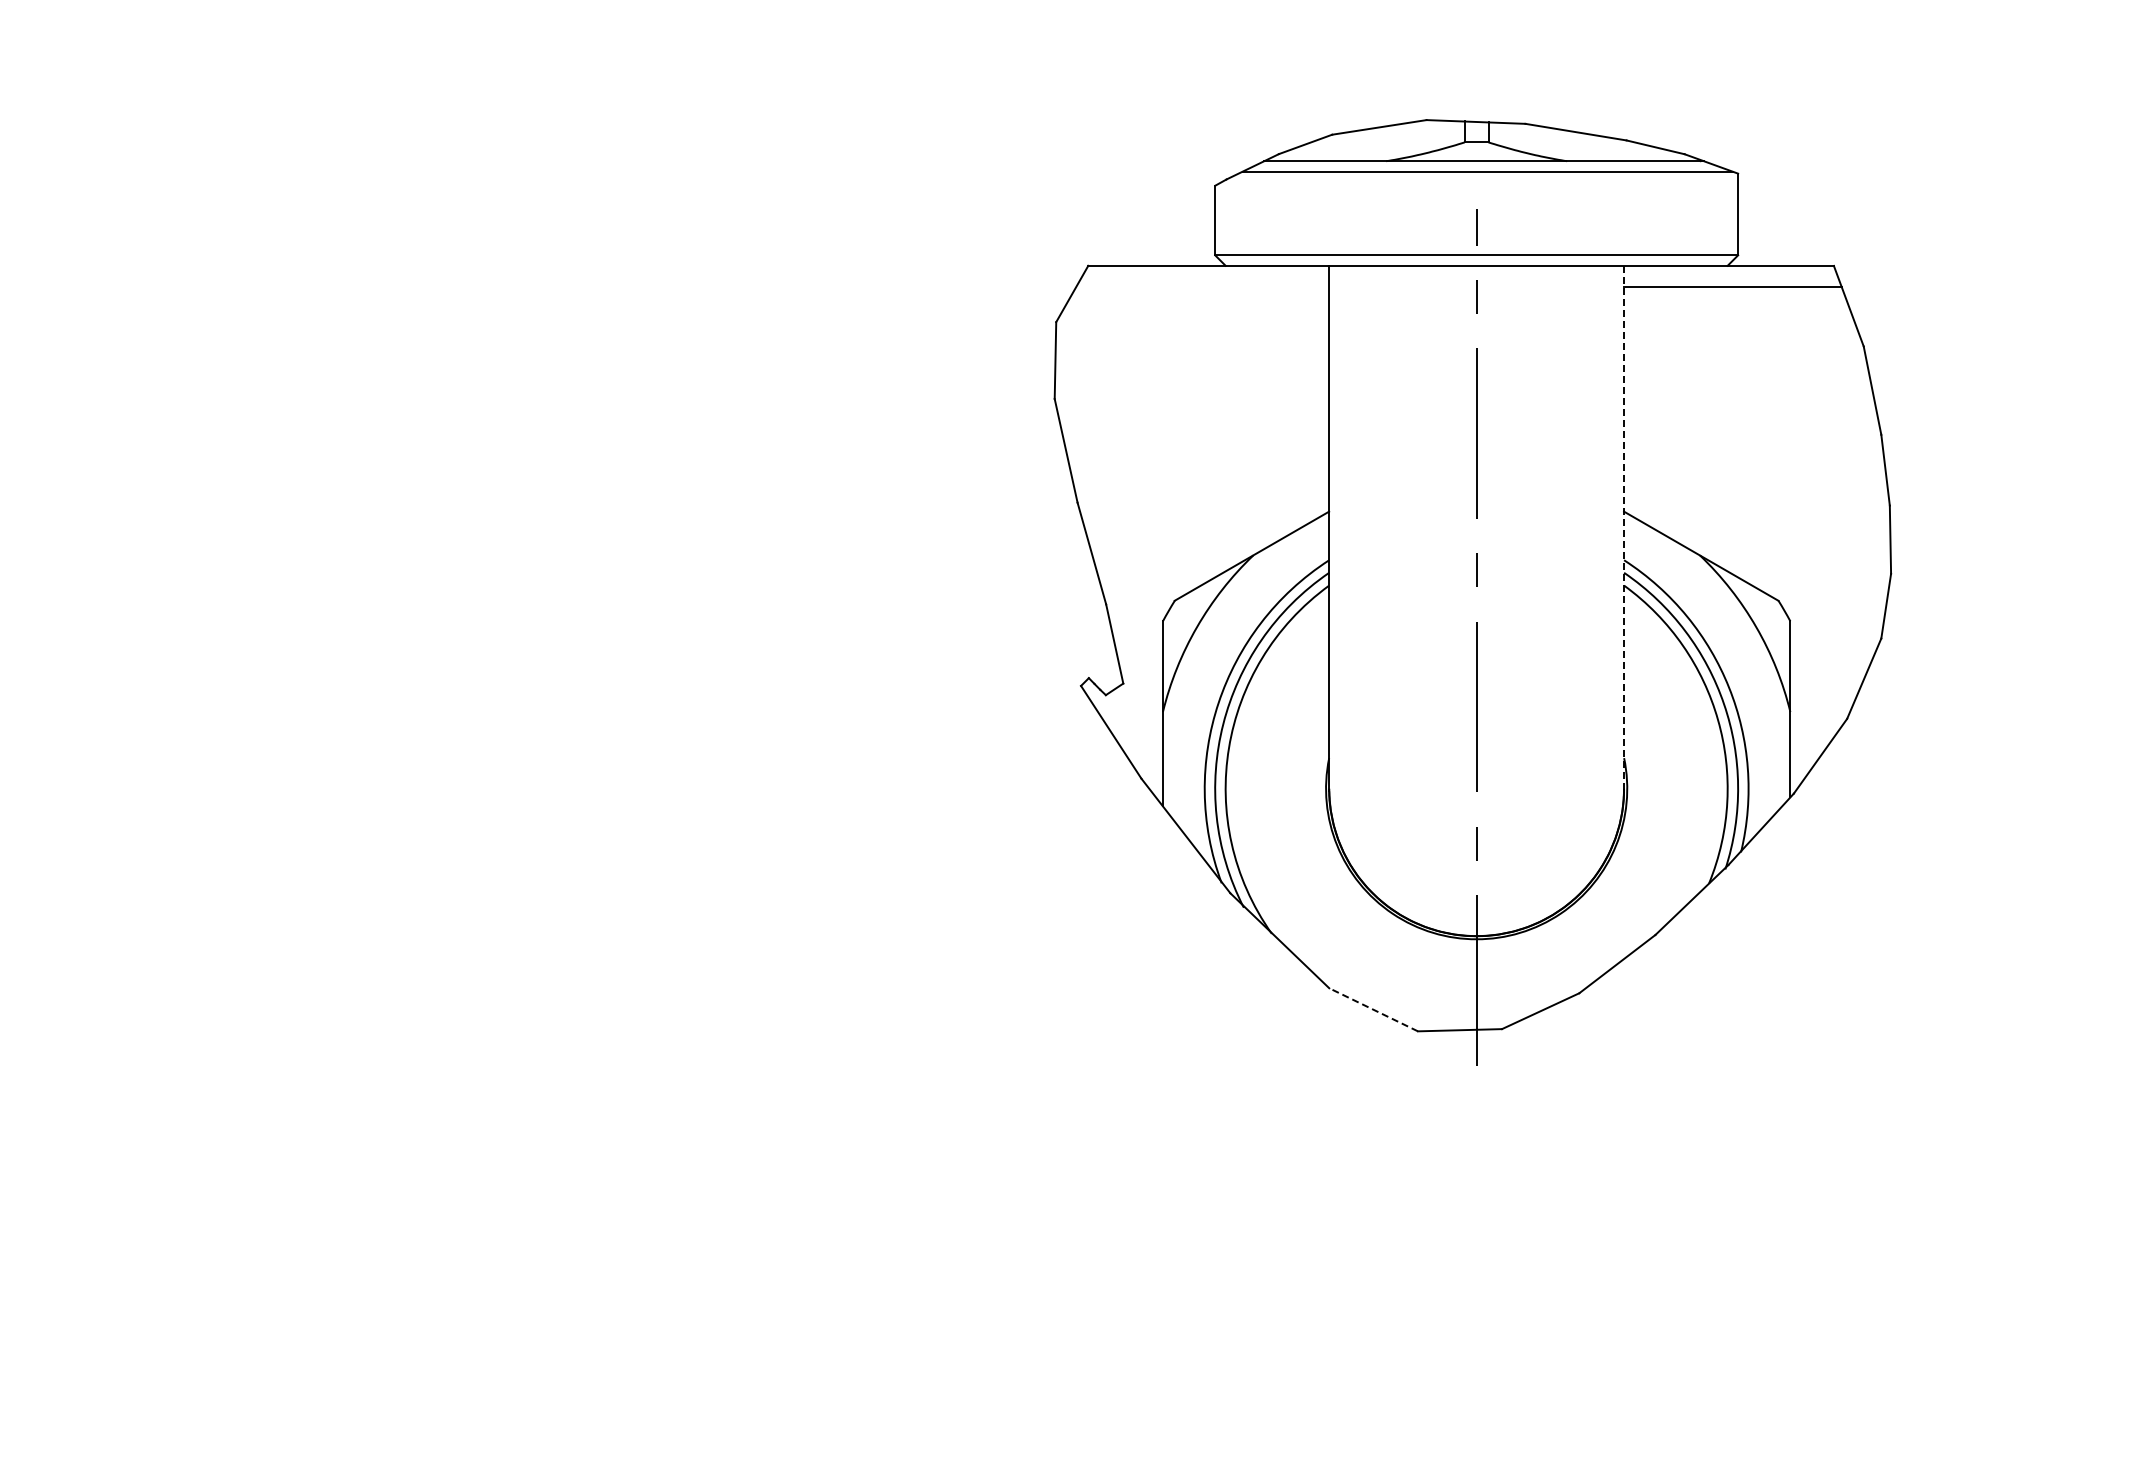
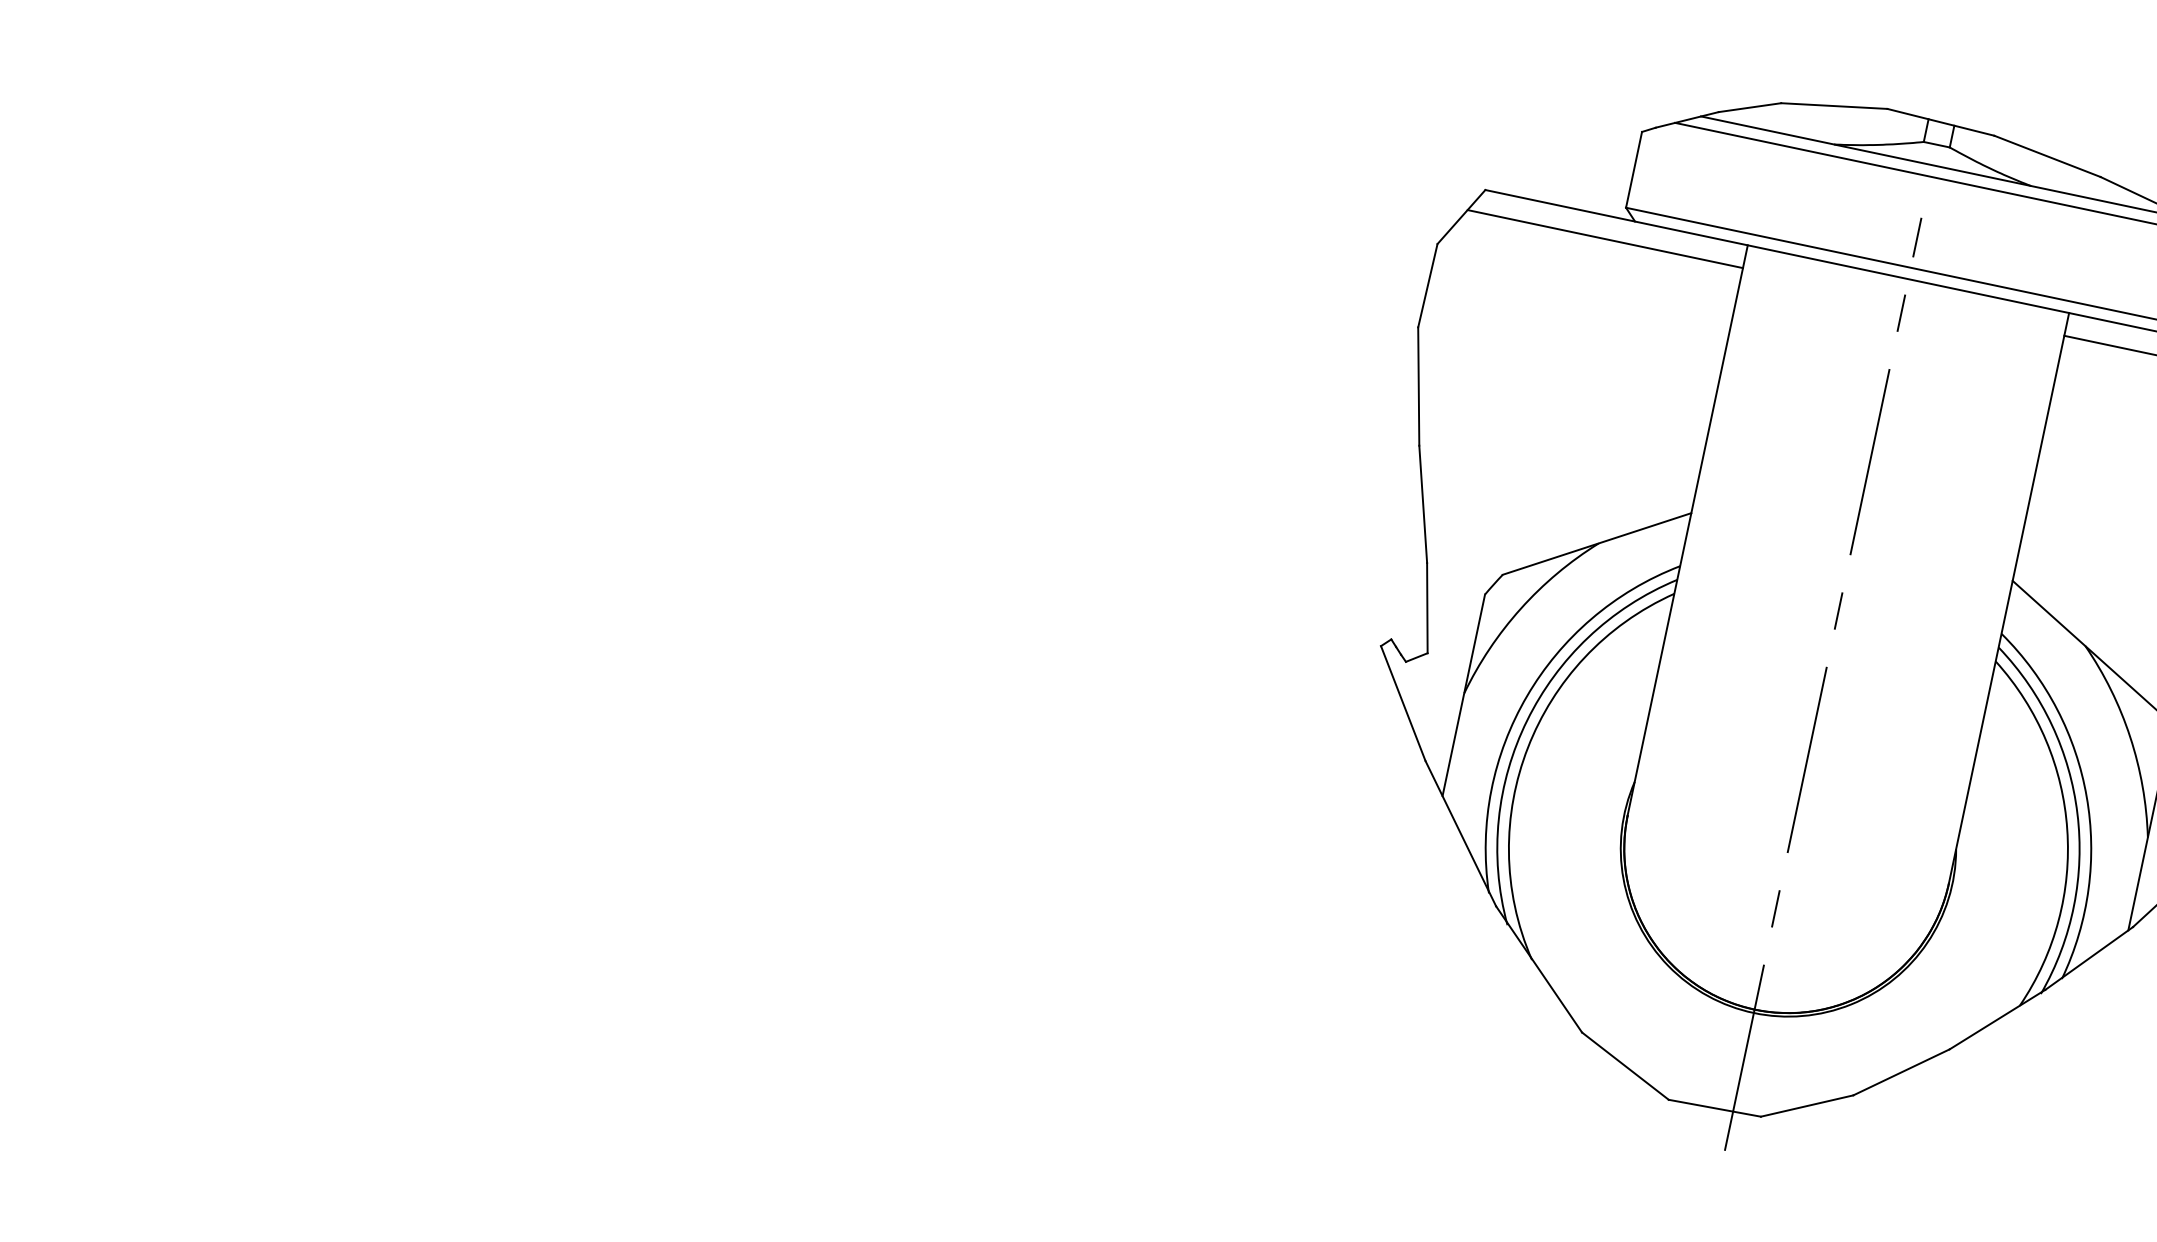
line: (1202, 286) -> (1605, 238), added
line: (1624, 527) -> (2009, 598), dashed -> solid
line: (1373, 1009) -> (1625, 1065), dashed -> solid

